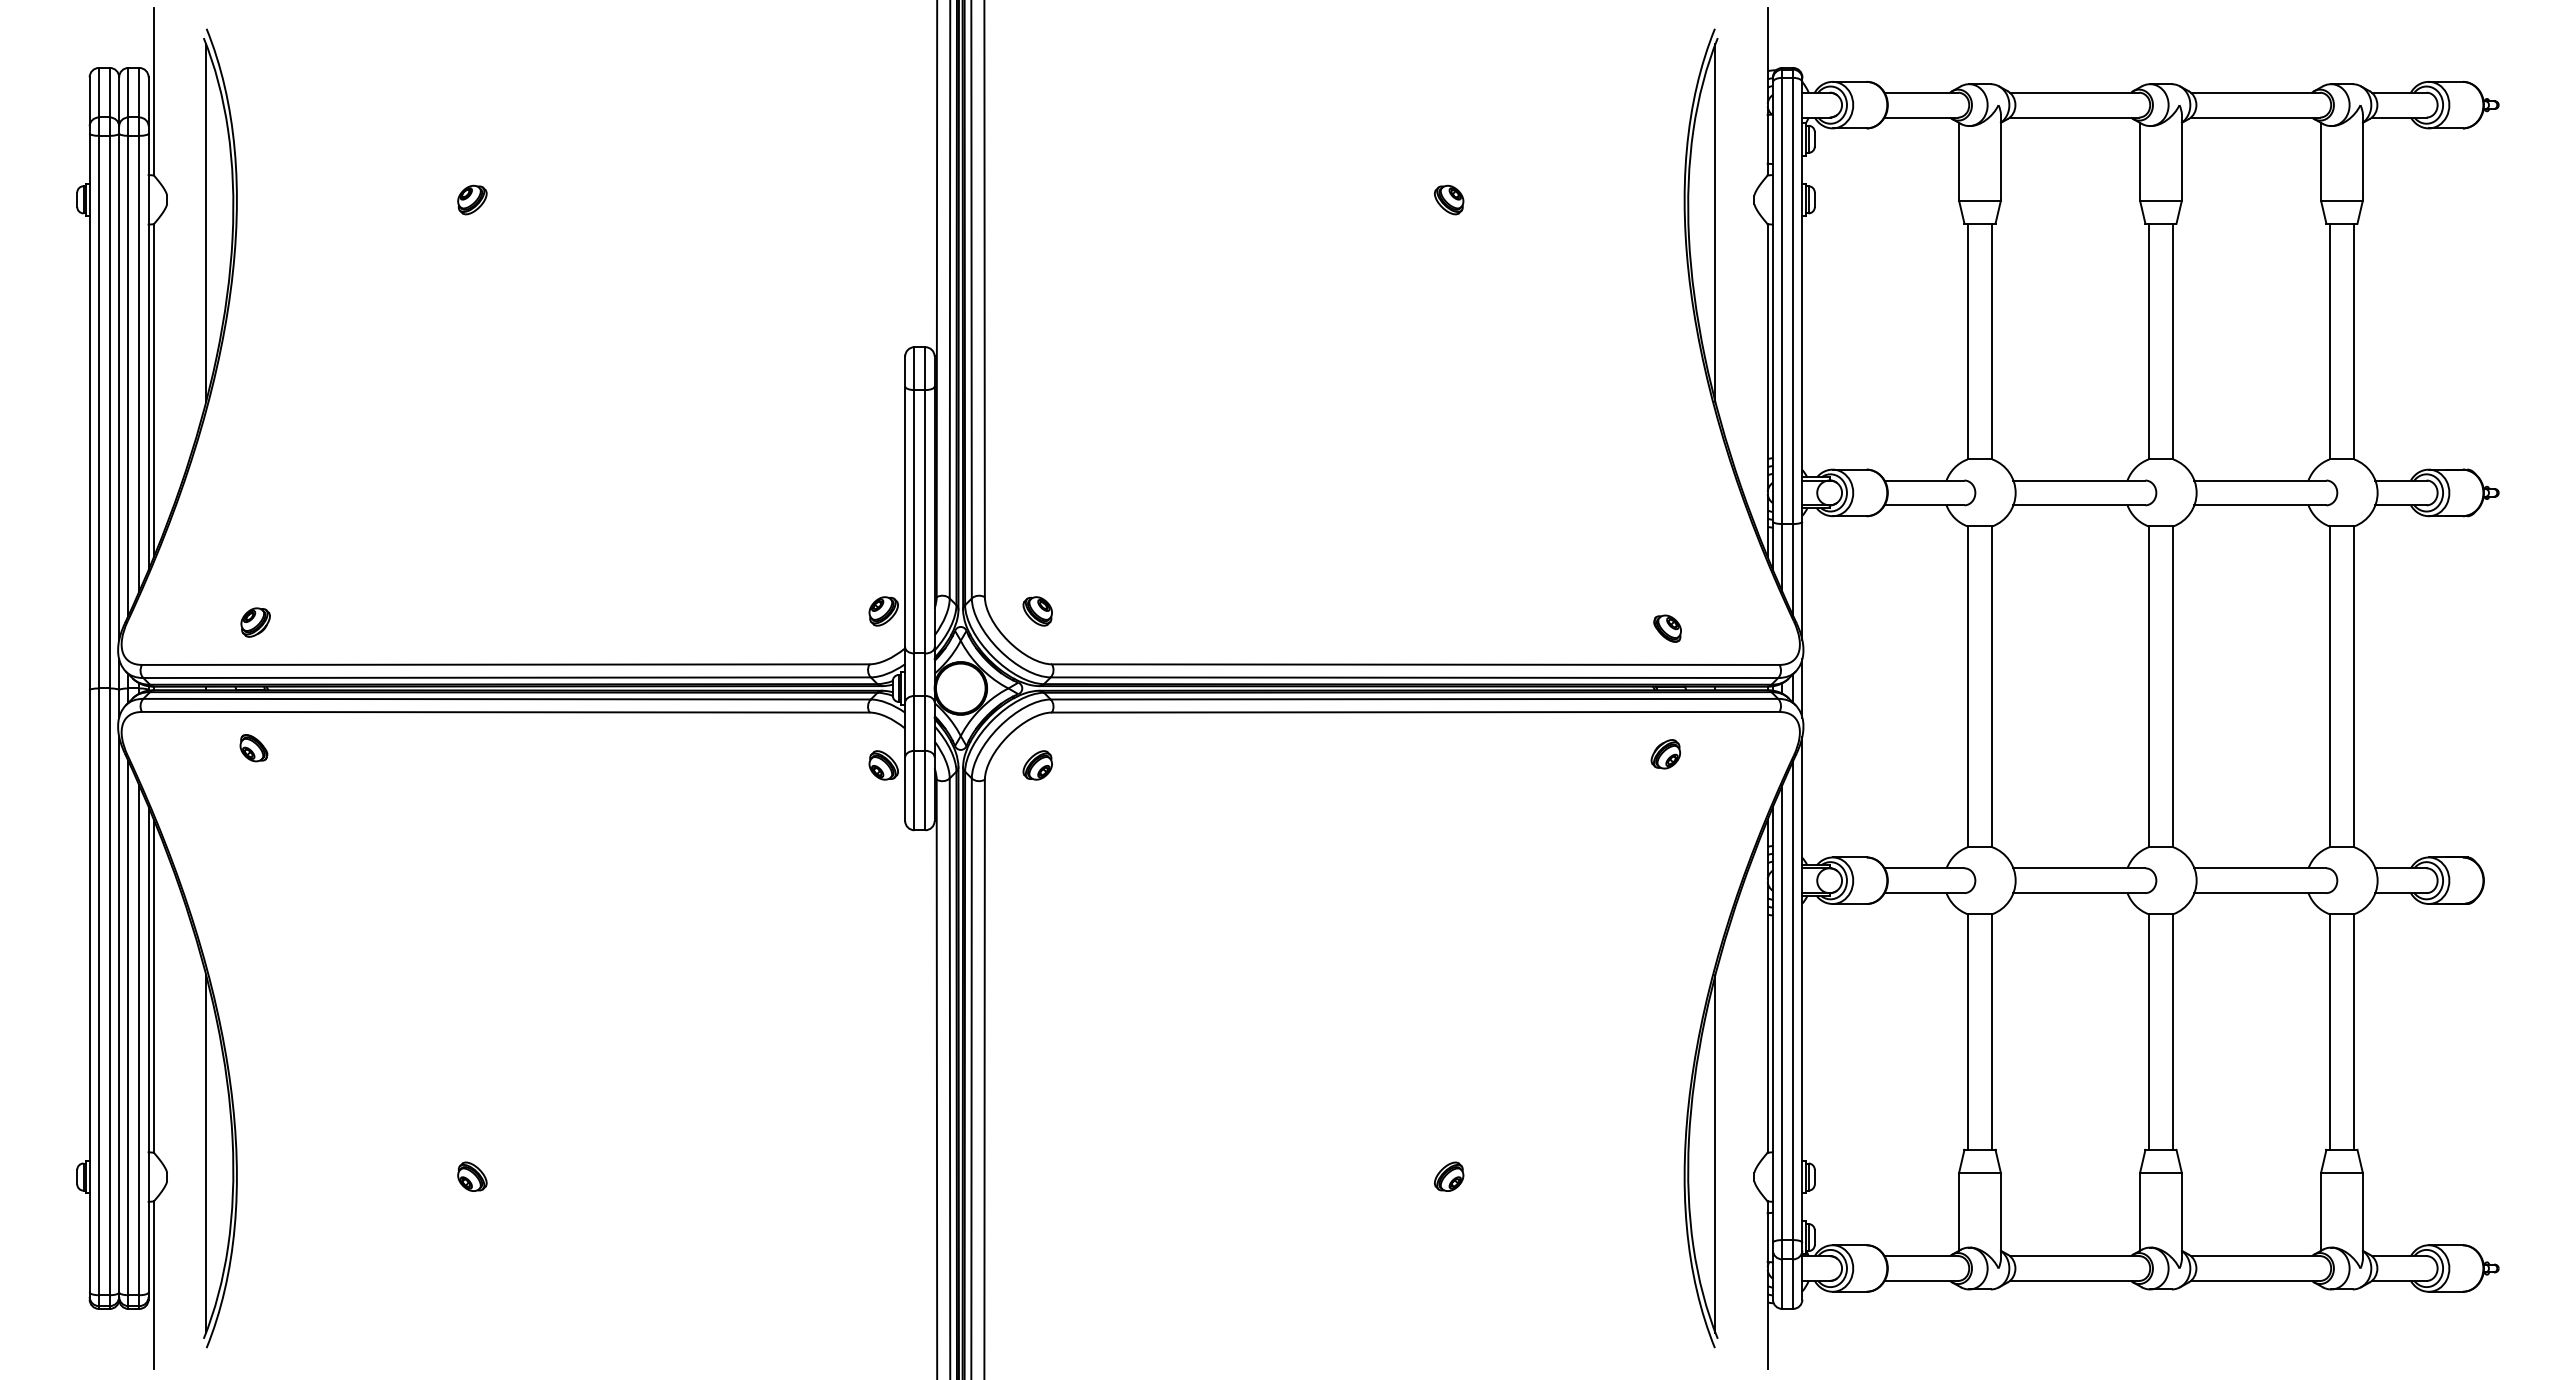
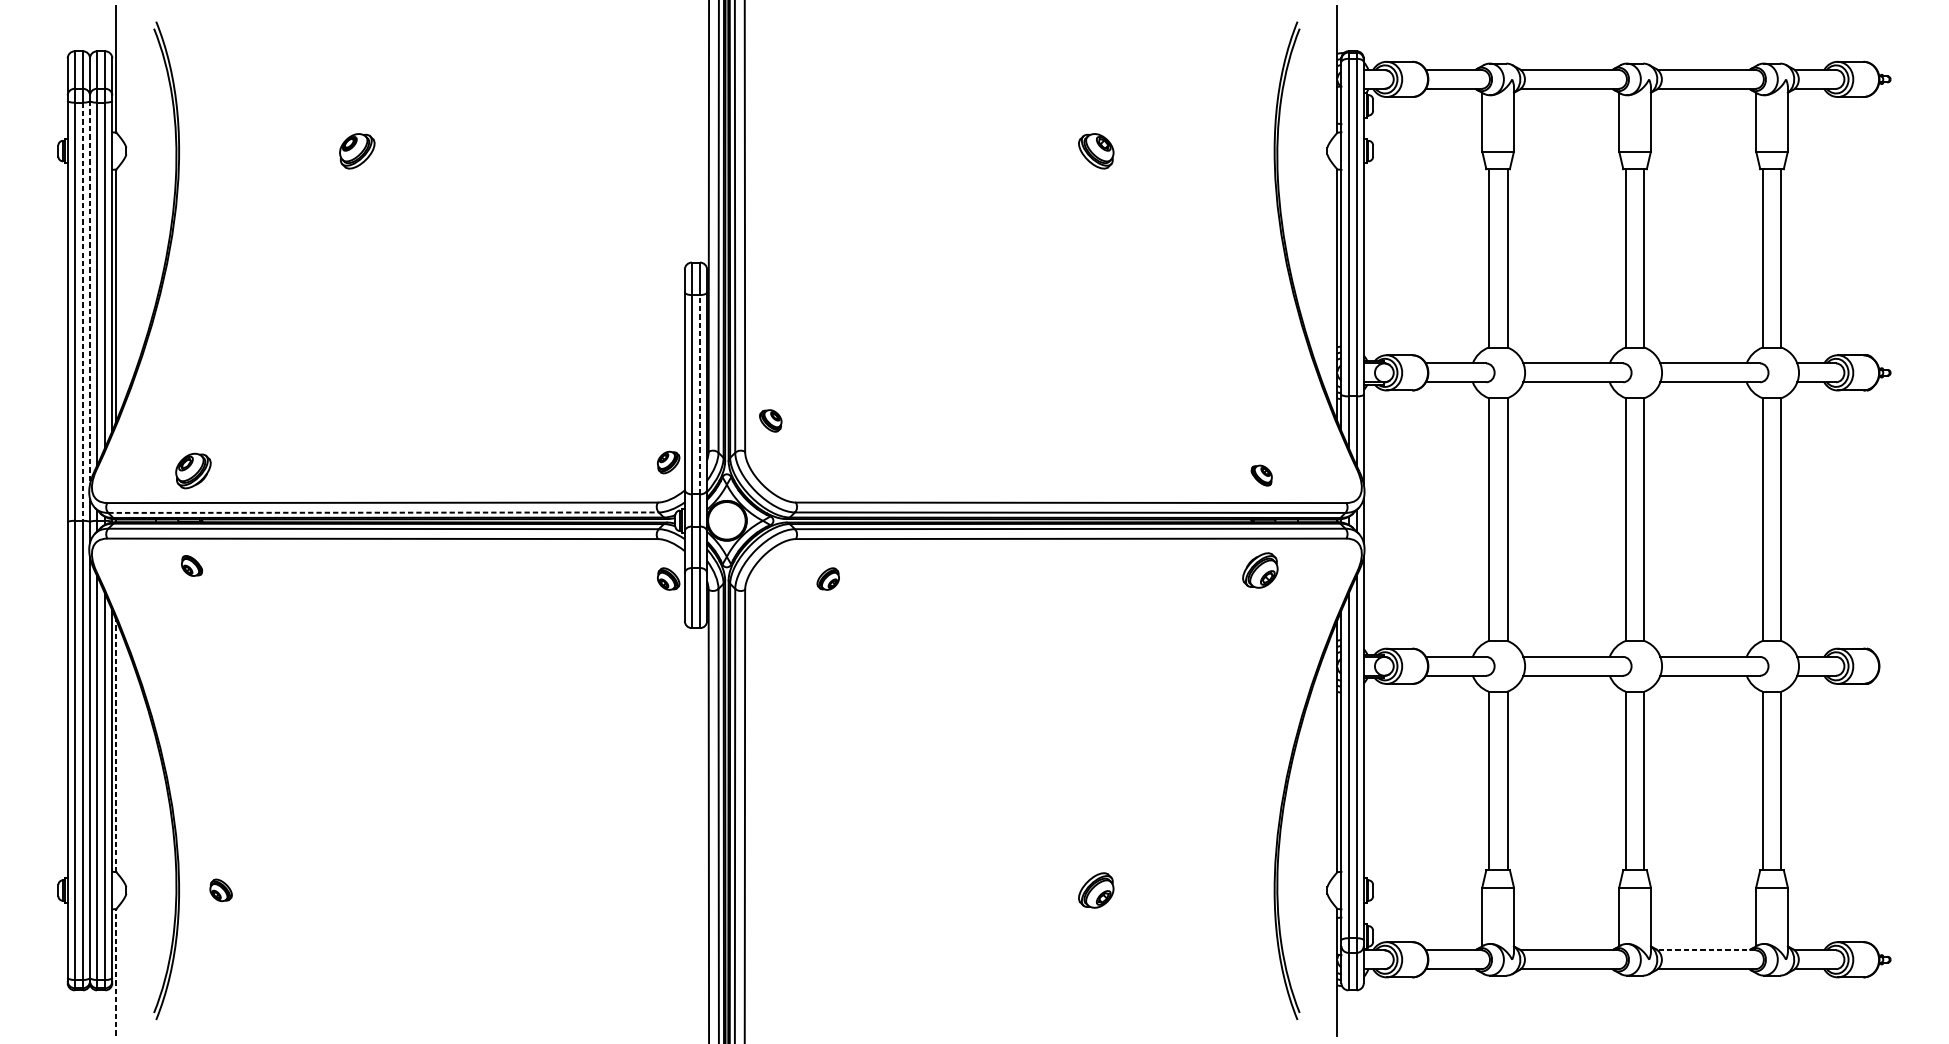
part: (472, 199) -> (357, 150), size x1.6
part: (1449, 199) -> (1096, 150), size x1.6
line: (206, 222) -> (156, 168), removed
line: (1715, 222) -> (1297, 168), removed
line: (119, 387) -> (90, 293), solid -> dashed
line: (109, 412) -> (82, 312), solid -> dashed
line: (925, 521) -> (700, 394), solid -> dashed
part: (1037, 611) -> (770, 420), moved
part: (255, 622) -> (193, 470), size x1.6
line: (507, 677) -> (383, 512), solid -> dashed
part: (1665, 754) -> (1260, 570), size x1.6
part: (1037, 765) -> (828, 579), moved
line: (153, 986) -> (116, 746), solid -> dashed
line: (206, 1153) -> (156, 872), removed
line: (1715, 1153) -> (1297, 872), removed
part: (472, 1176) -> (221, 890), moved
part: (1449, 1176) -> (1096, 890), size x1.6
line: (2255, 1256) -> (1706, 950), solid -> dashed
line: (153, 1285) -> (116, 972), solid -> dashed

